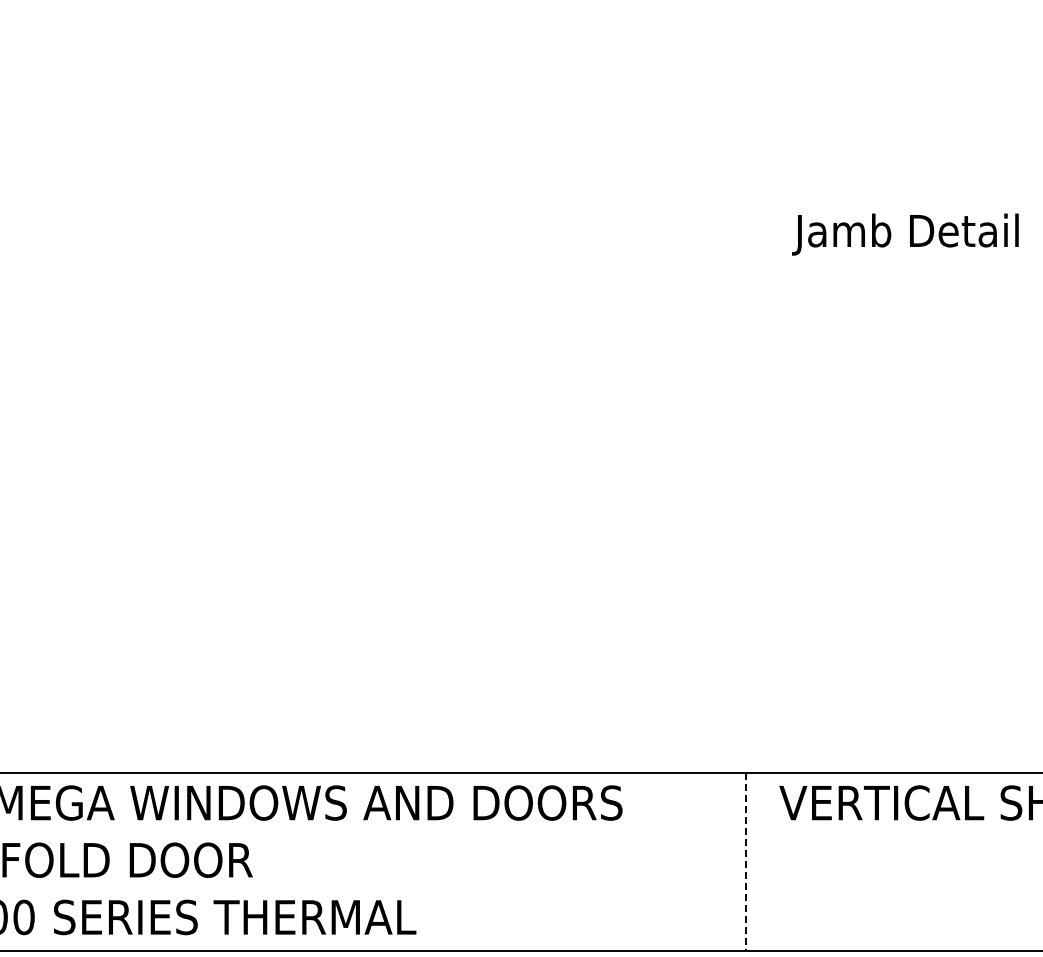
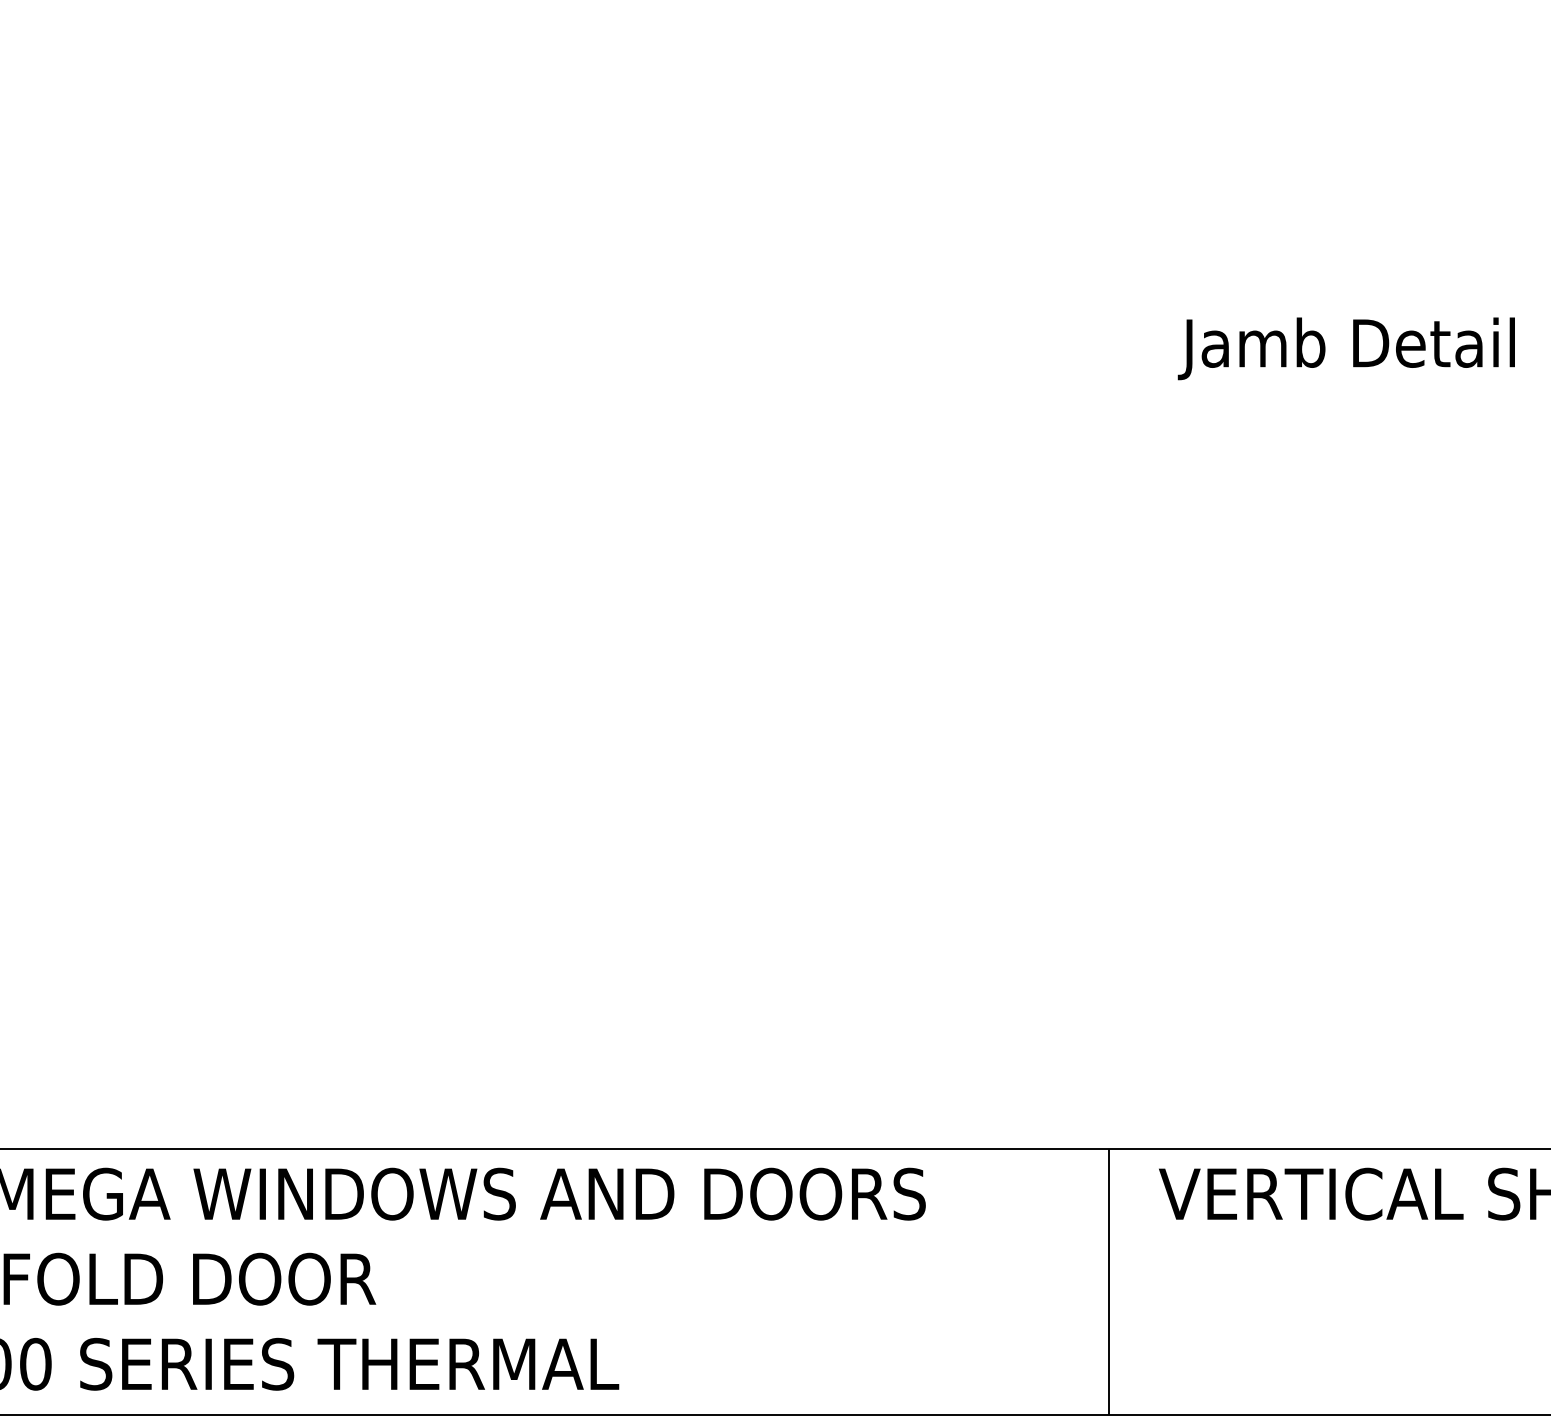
line: (745, 862) -> (1108, 1282), dashed -> solid

